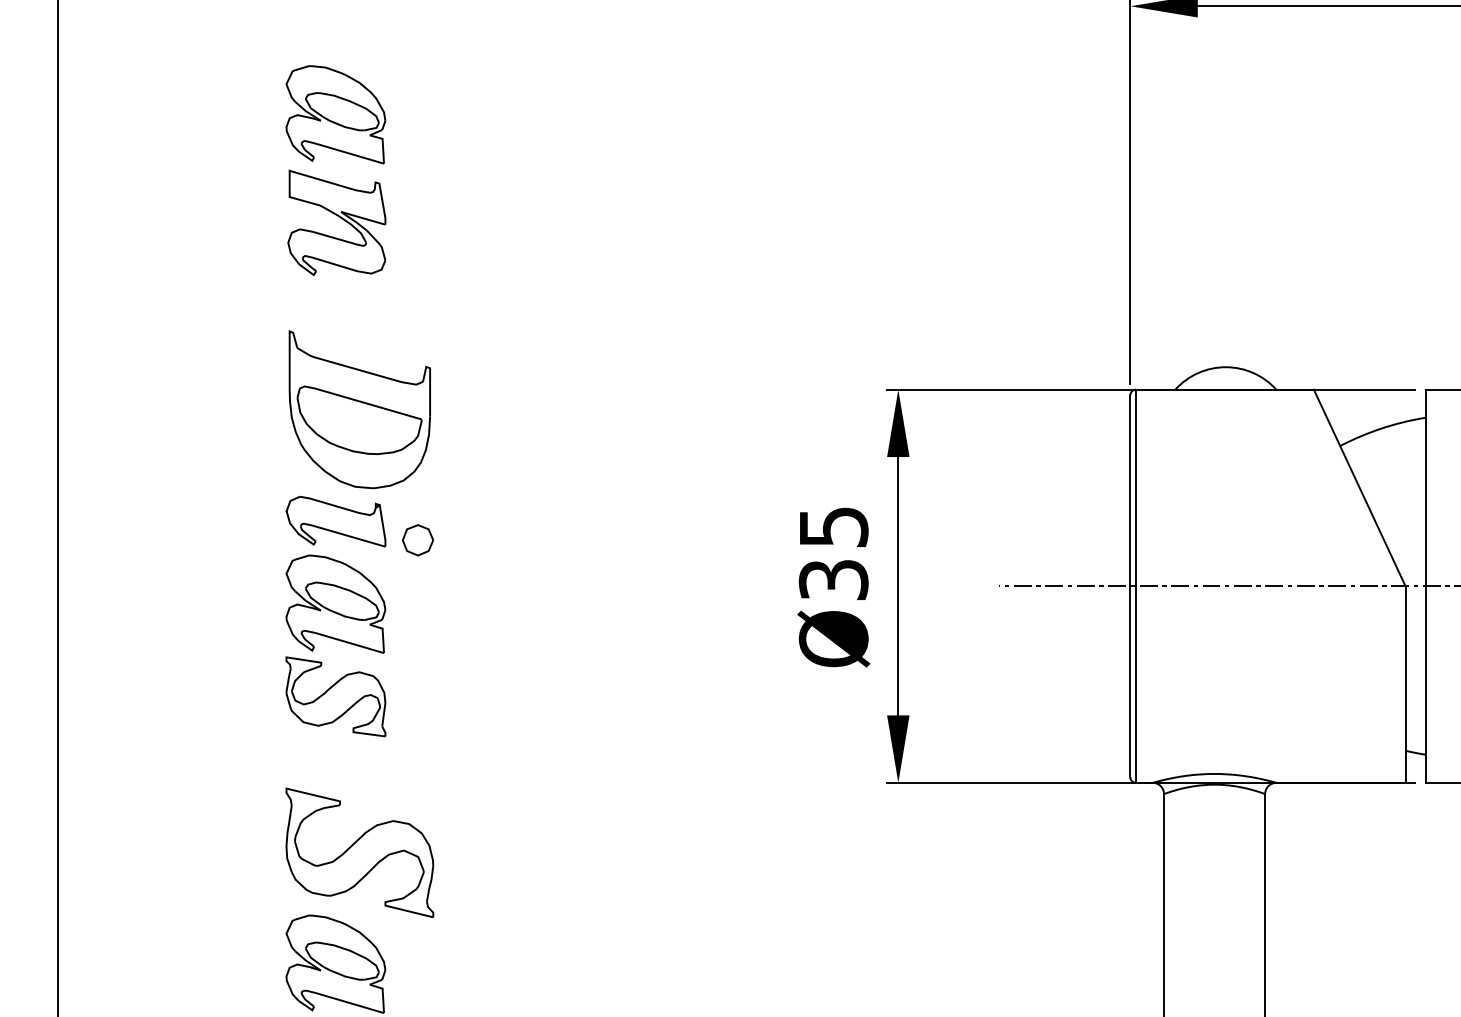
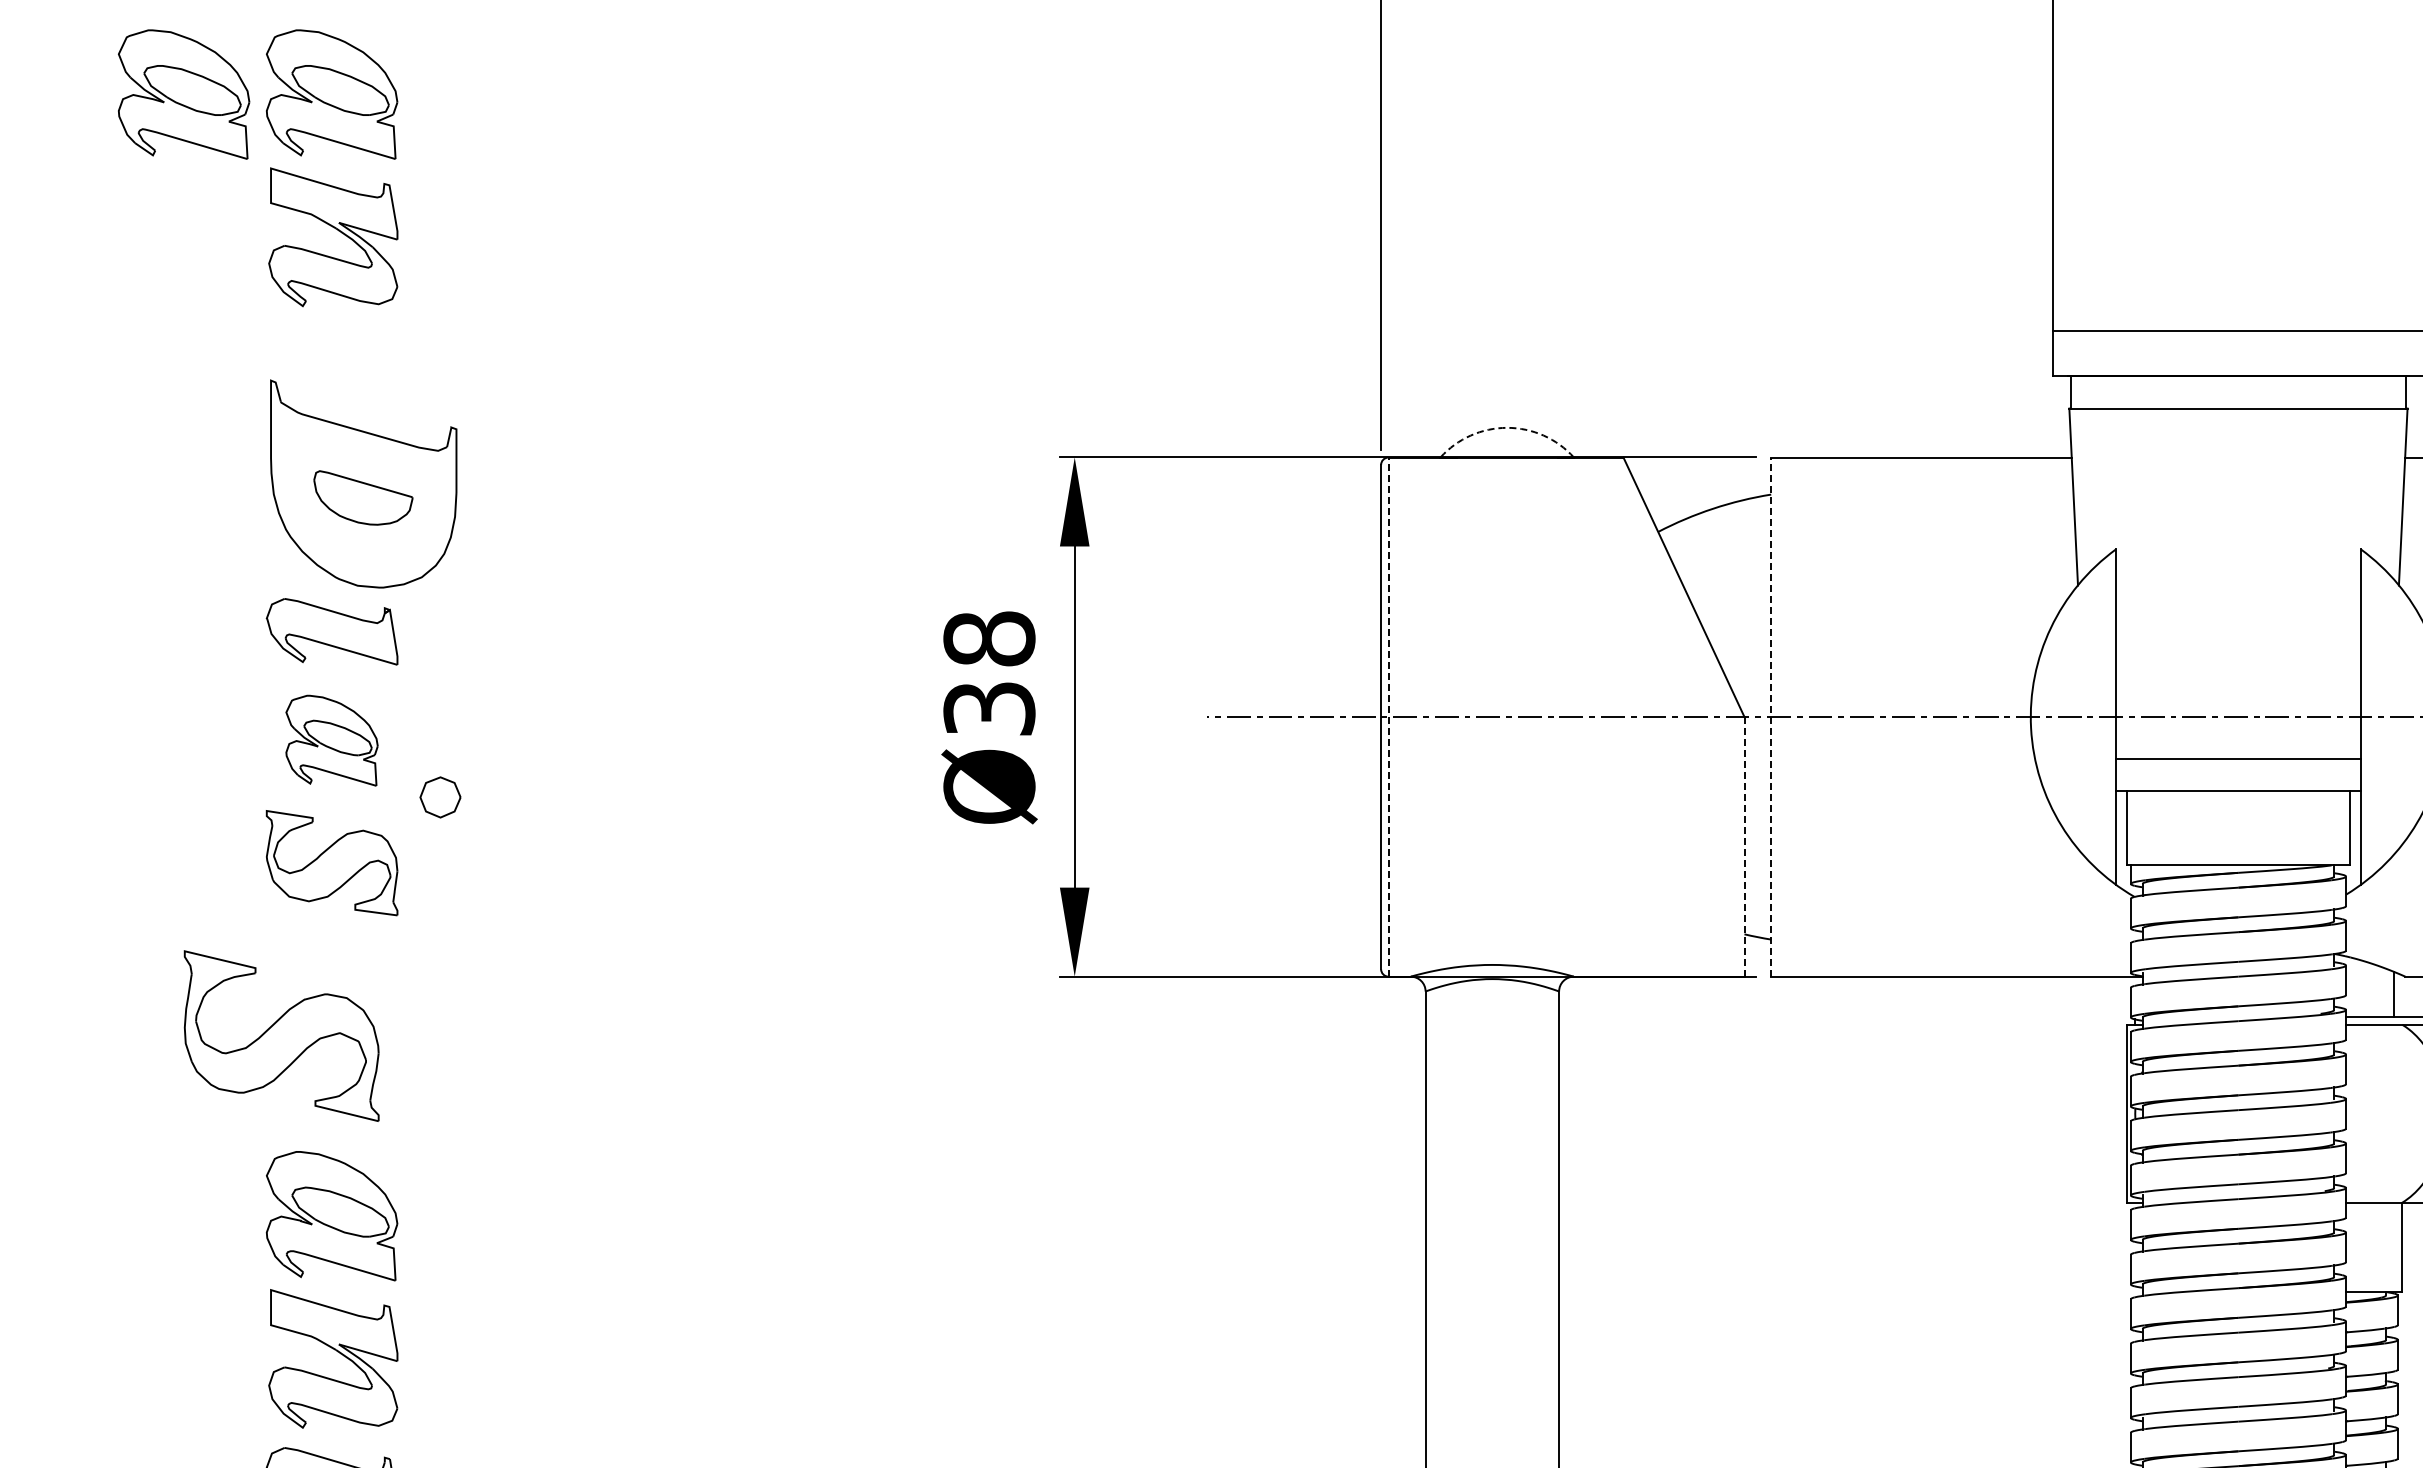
part: (224, 114) -> (184, 94), added
arc: (1226, 366) -> (1507, 427), solid -> dashed
part: (359, 419) -> (363, 497), size x0.6
text: (833, 526) -> (989, 638), Ø35 -> Ø38
part: (418, 540) -> (440, 797), moved
line: (1135, 586) -> (1388, 717), solid -> dashed
line: (1425, 586) -> (1771, 717), solid -> dashed
part: (335, 603) -> (331, 740), size x0.7
line: (1405, 684) -> (1744, 846), solid -> dashed
part: (359, 852) -> (281, 1035), moved

